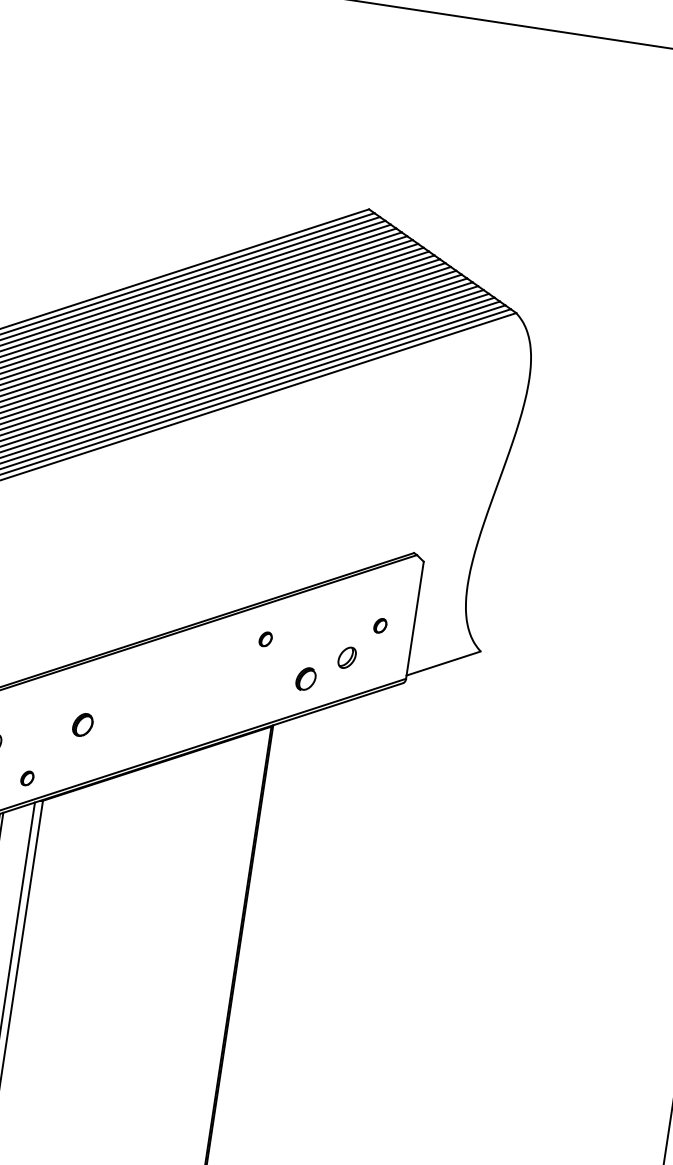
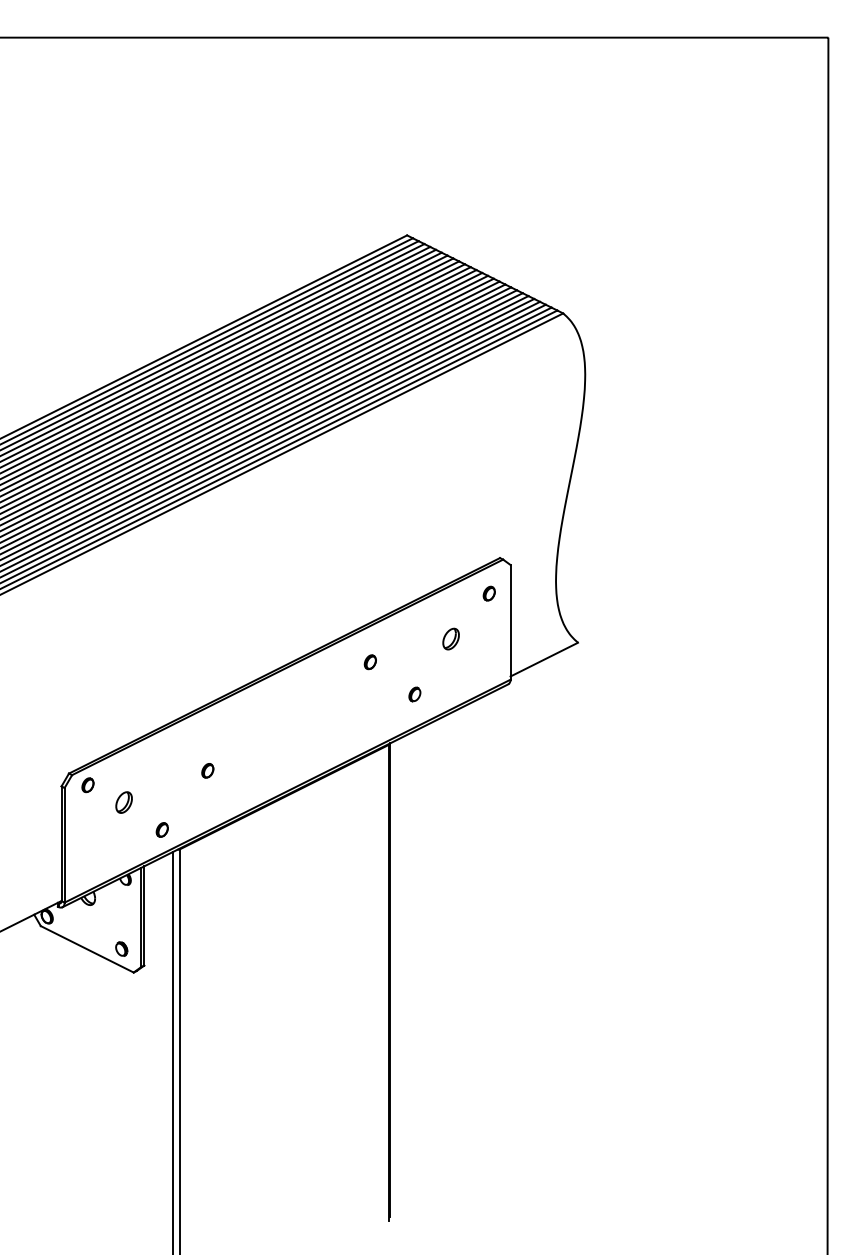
part: (379, 625) -> (488, 593), moved
part: (346, 657) -> (450, 638), moved
part: (305, 679) -> (414, 694), size x0.62
part: (82, 724) -> (207, 770), size x0.62

